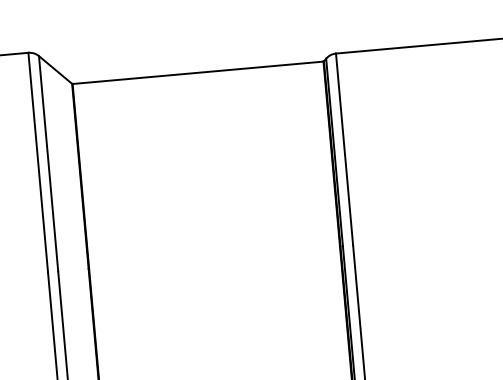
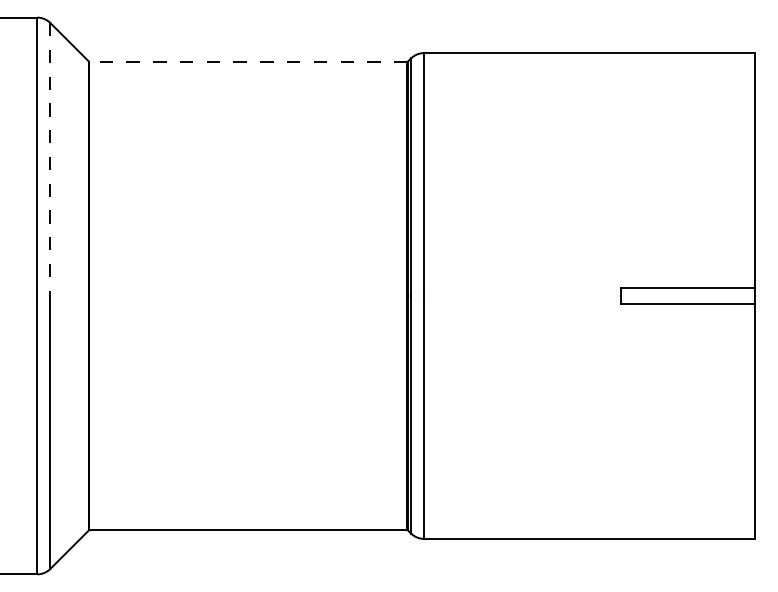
line: (198, 72) -> (248, 61), solid -> dashed
line: (48, 163) -> (50, 159), solid -> dashed

